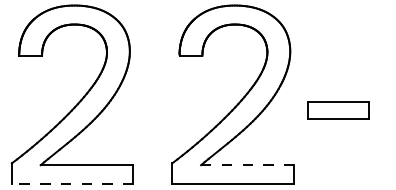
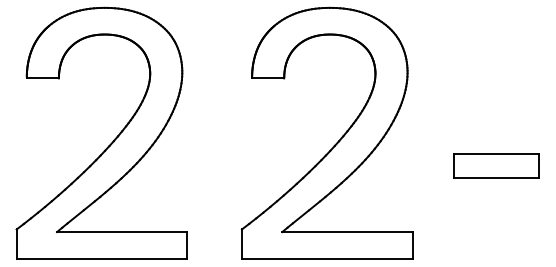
part: (338, 109) -> (496, 165), moved
line: (247, 165) -> (347, 232), dashed -> solid
line: (72, 184) -> (101, 259), dashed -> solid

